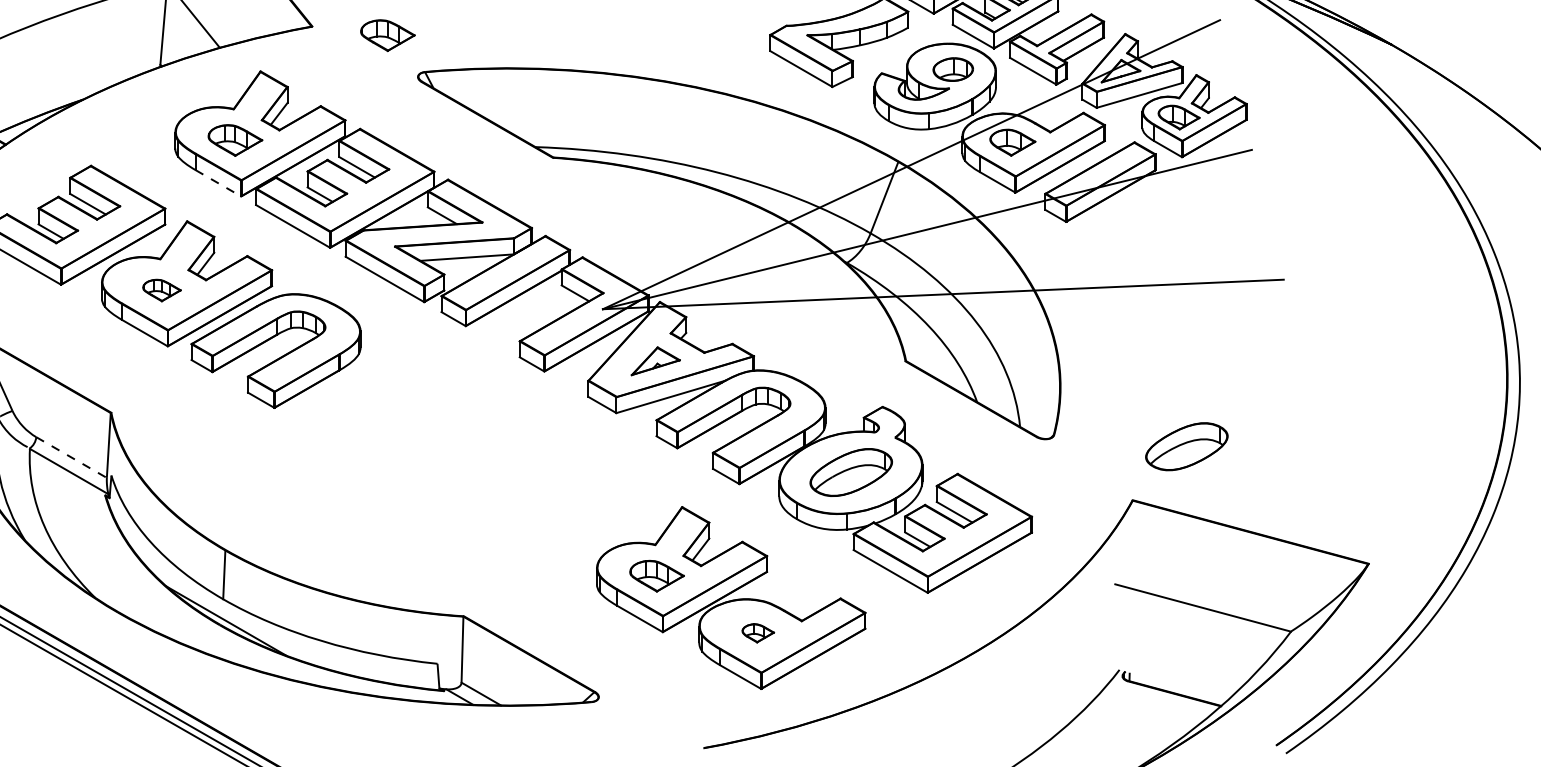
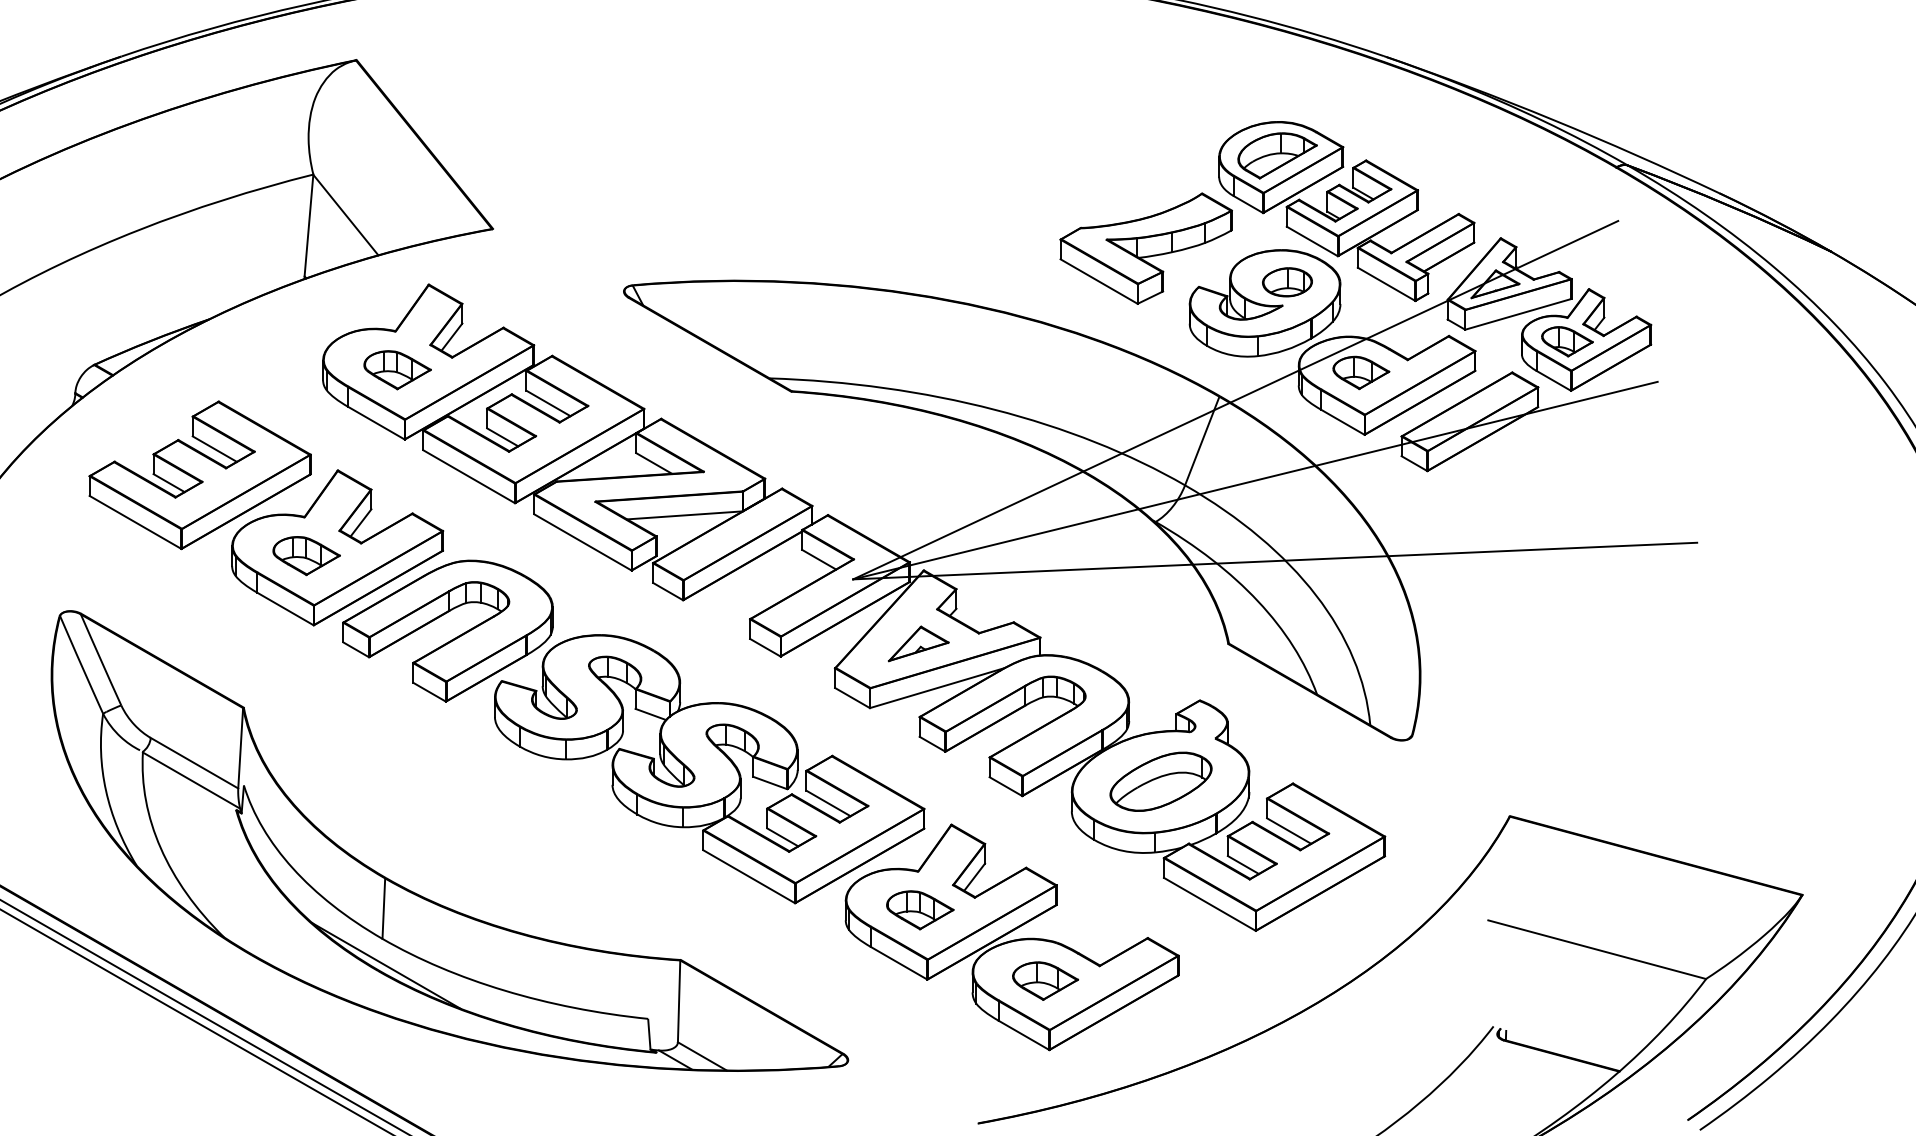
part: (387, 35) -> (586, 240), removed
line: (218, 183) -> (376, 423), dashed -> solid
part: (161, 290) -> (306, 556), size x1.43
part: (1186, 446) -> (1576, 749), removed
line: (71, 457) -> (194, 763), dashed -> solid
part: (487, 462) -> (709, 769), added
part: (758, 632) -> (1045, 980), size x1.67

